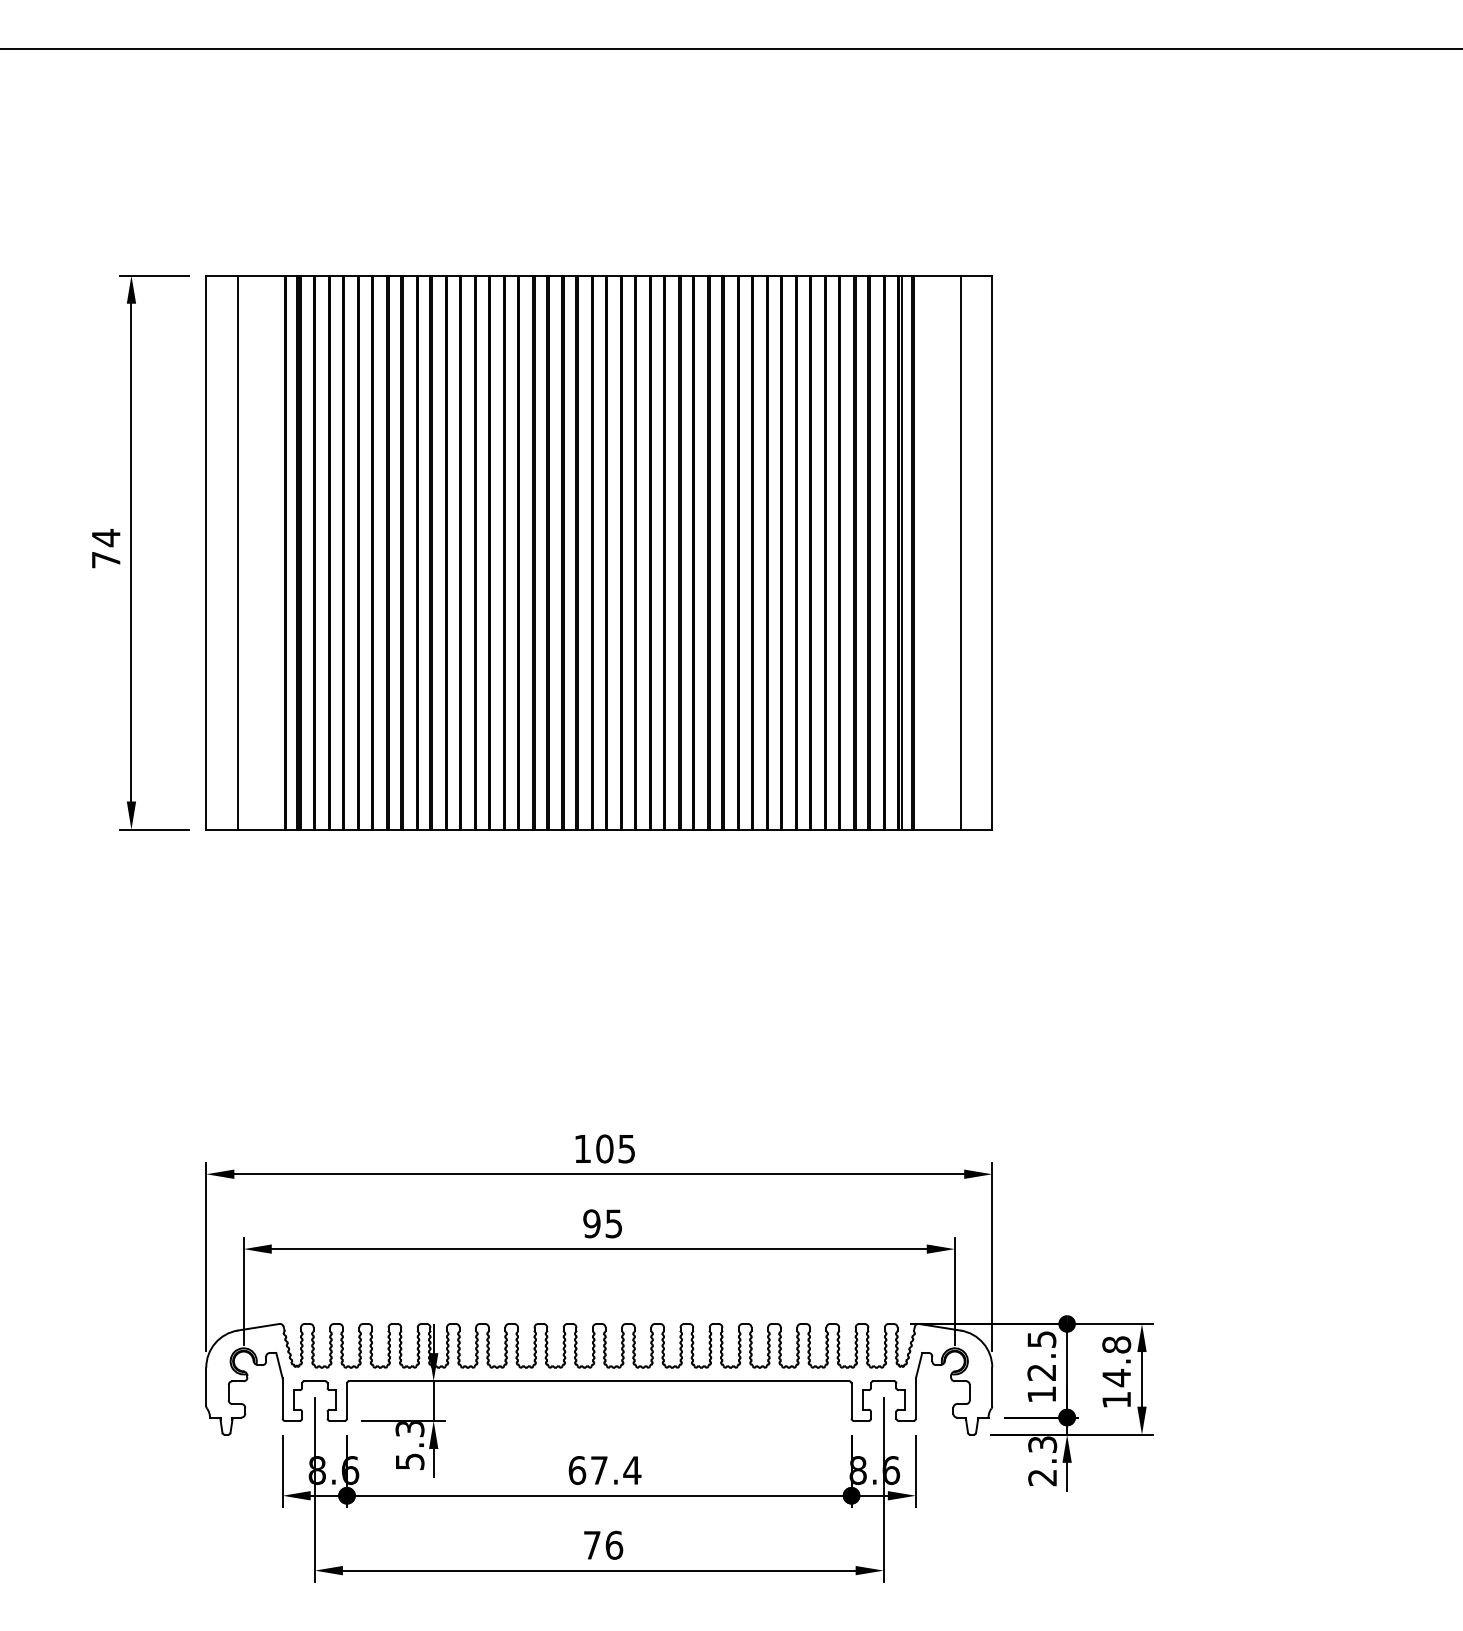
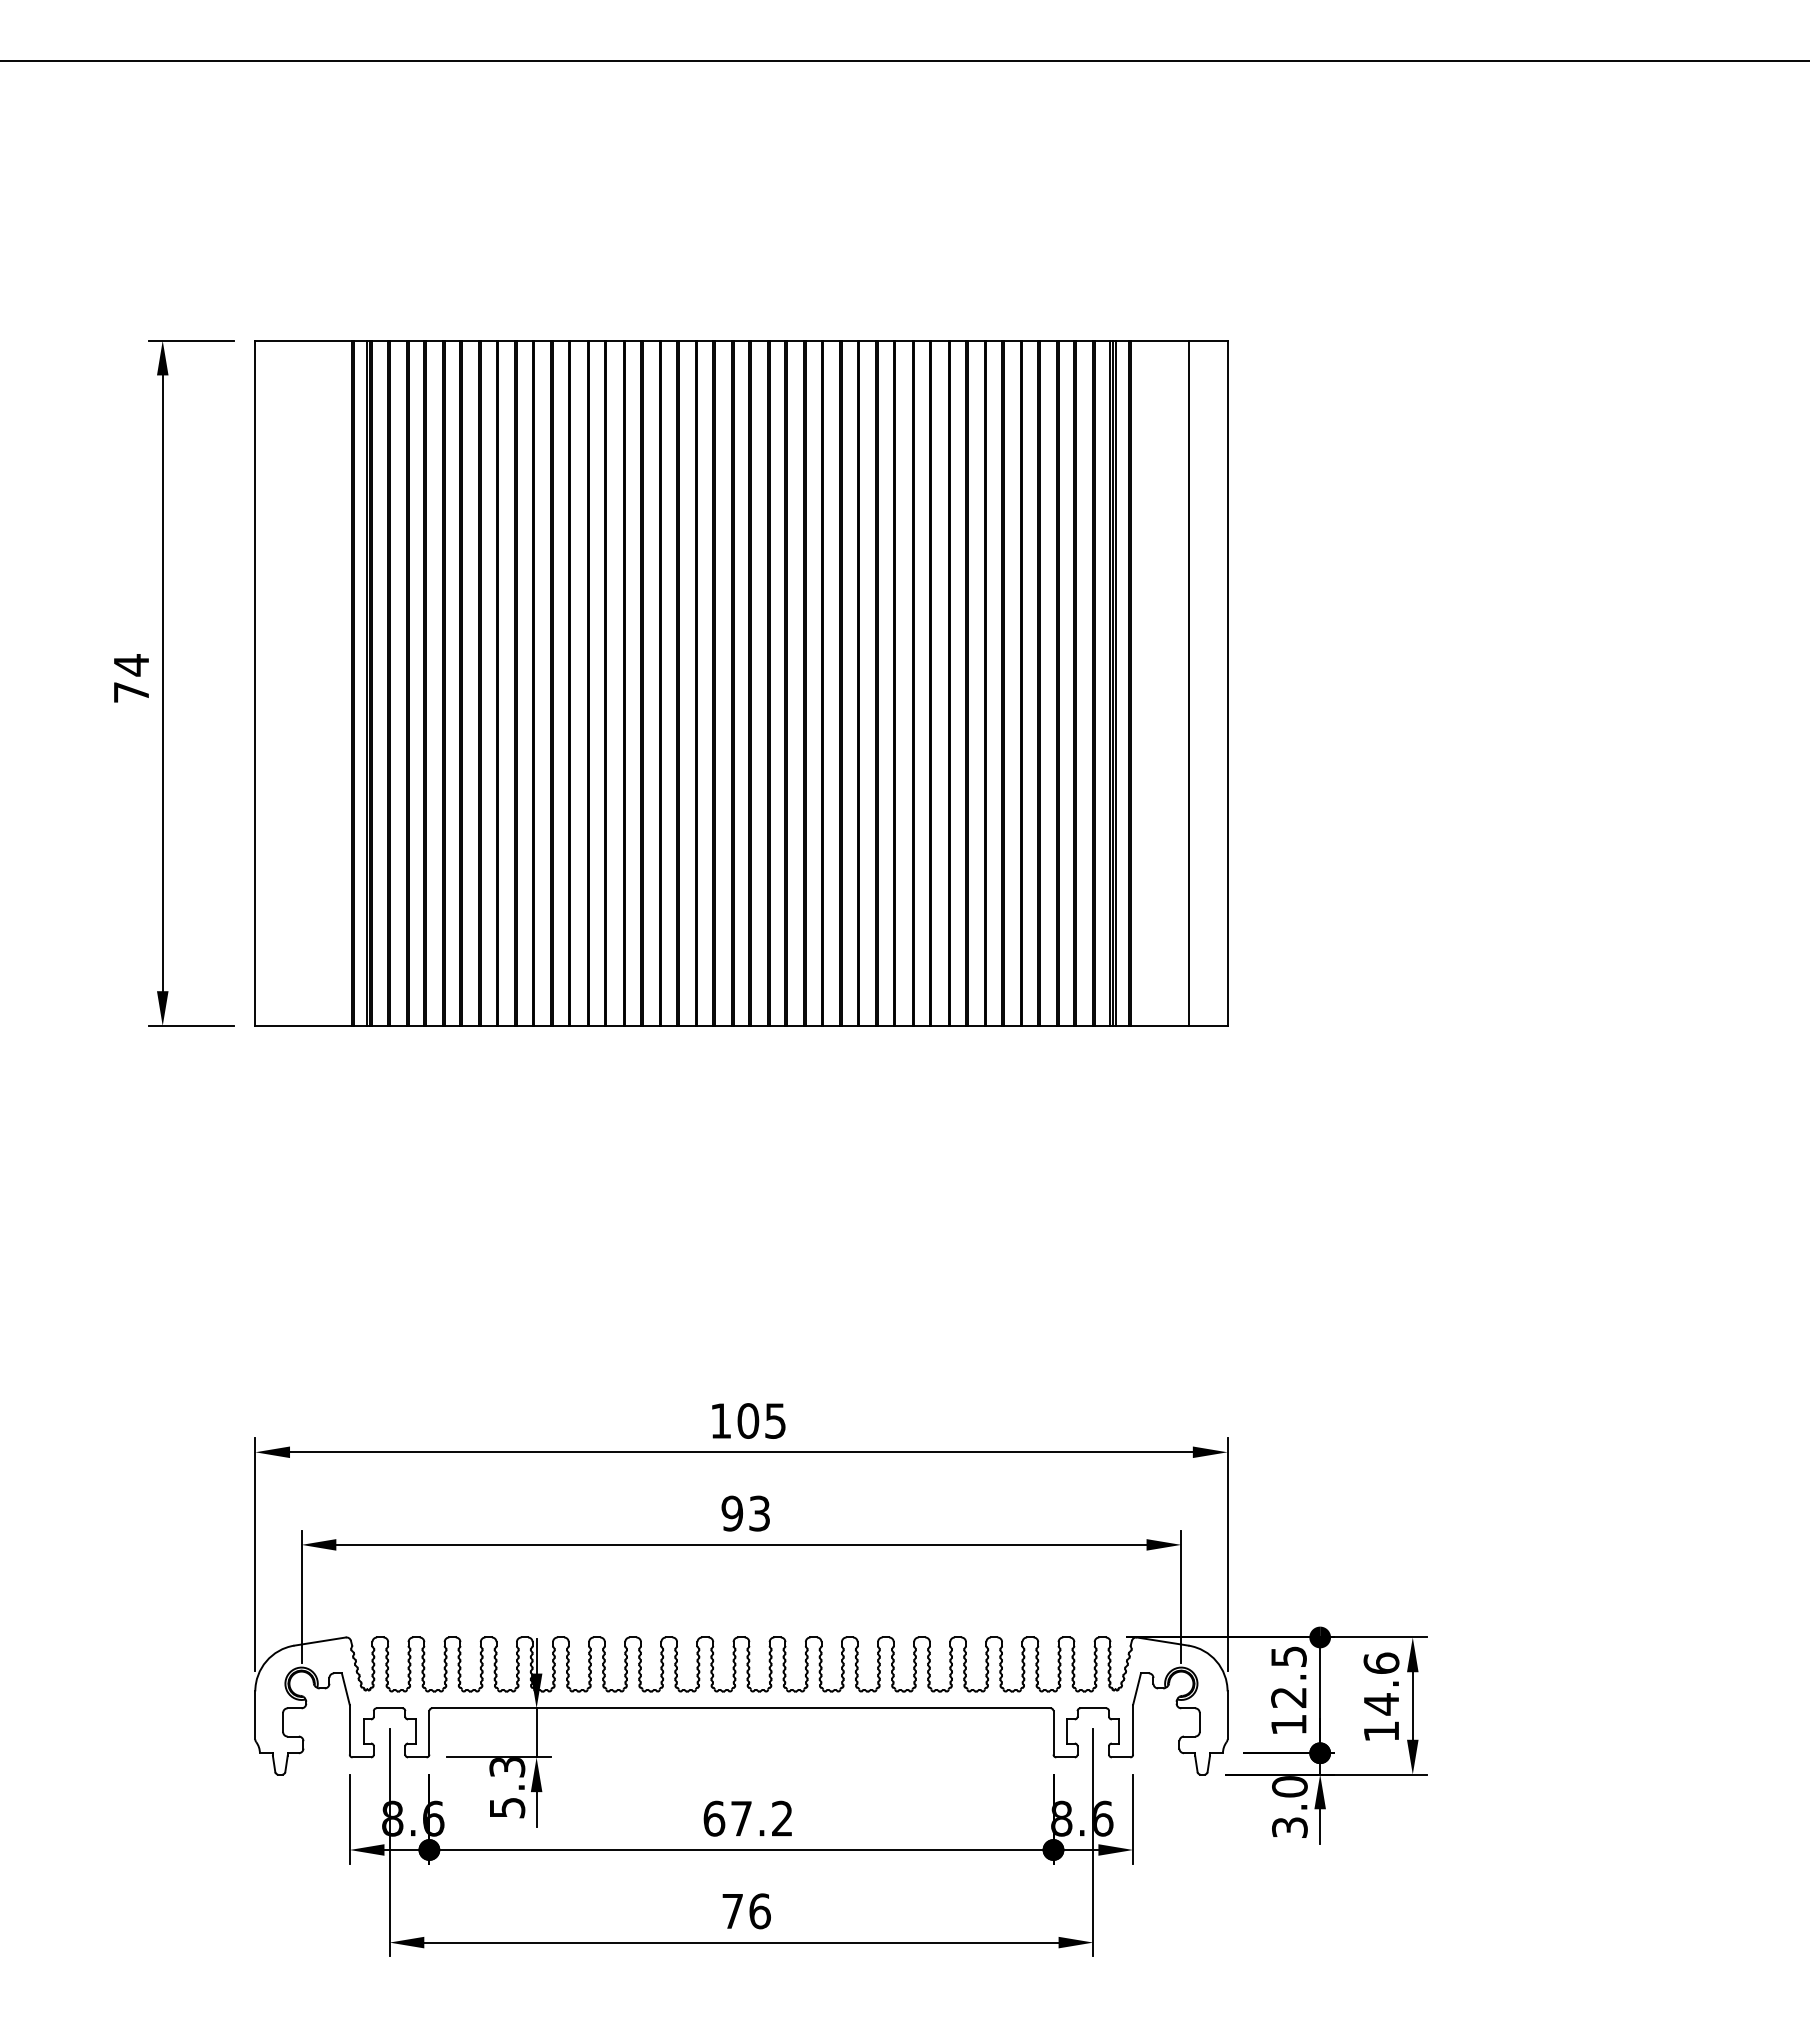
line: (237, 551) -> (294, 682), removed
text: (613, 1223) -> (759, 1513), 95 -> 93
text: (1116, 1345) -> (1381, 1663), 14.8 -> 14.6
text: (1042, 1461) -> (1289, 1807), 2.3 -> 3.0
text: (632, 1470) -> (782, 1818), 67.4 -> 67.2

